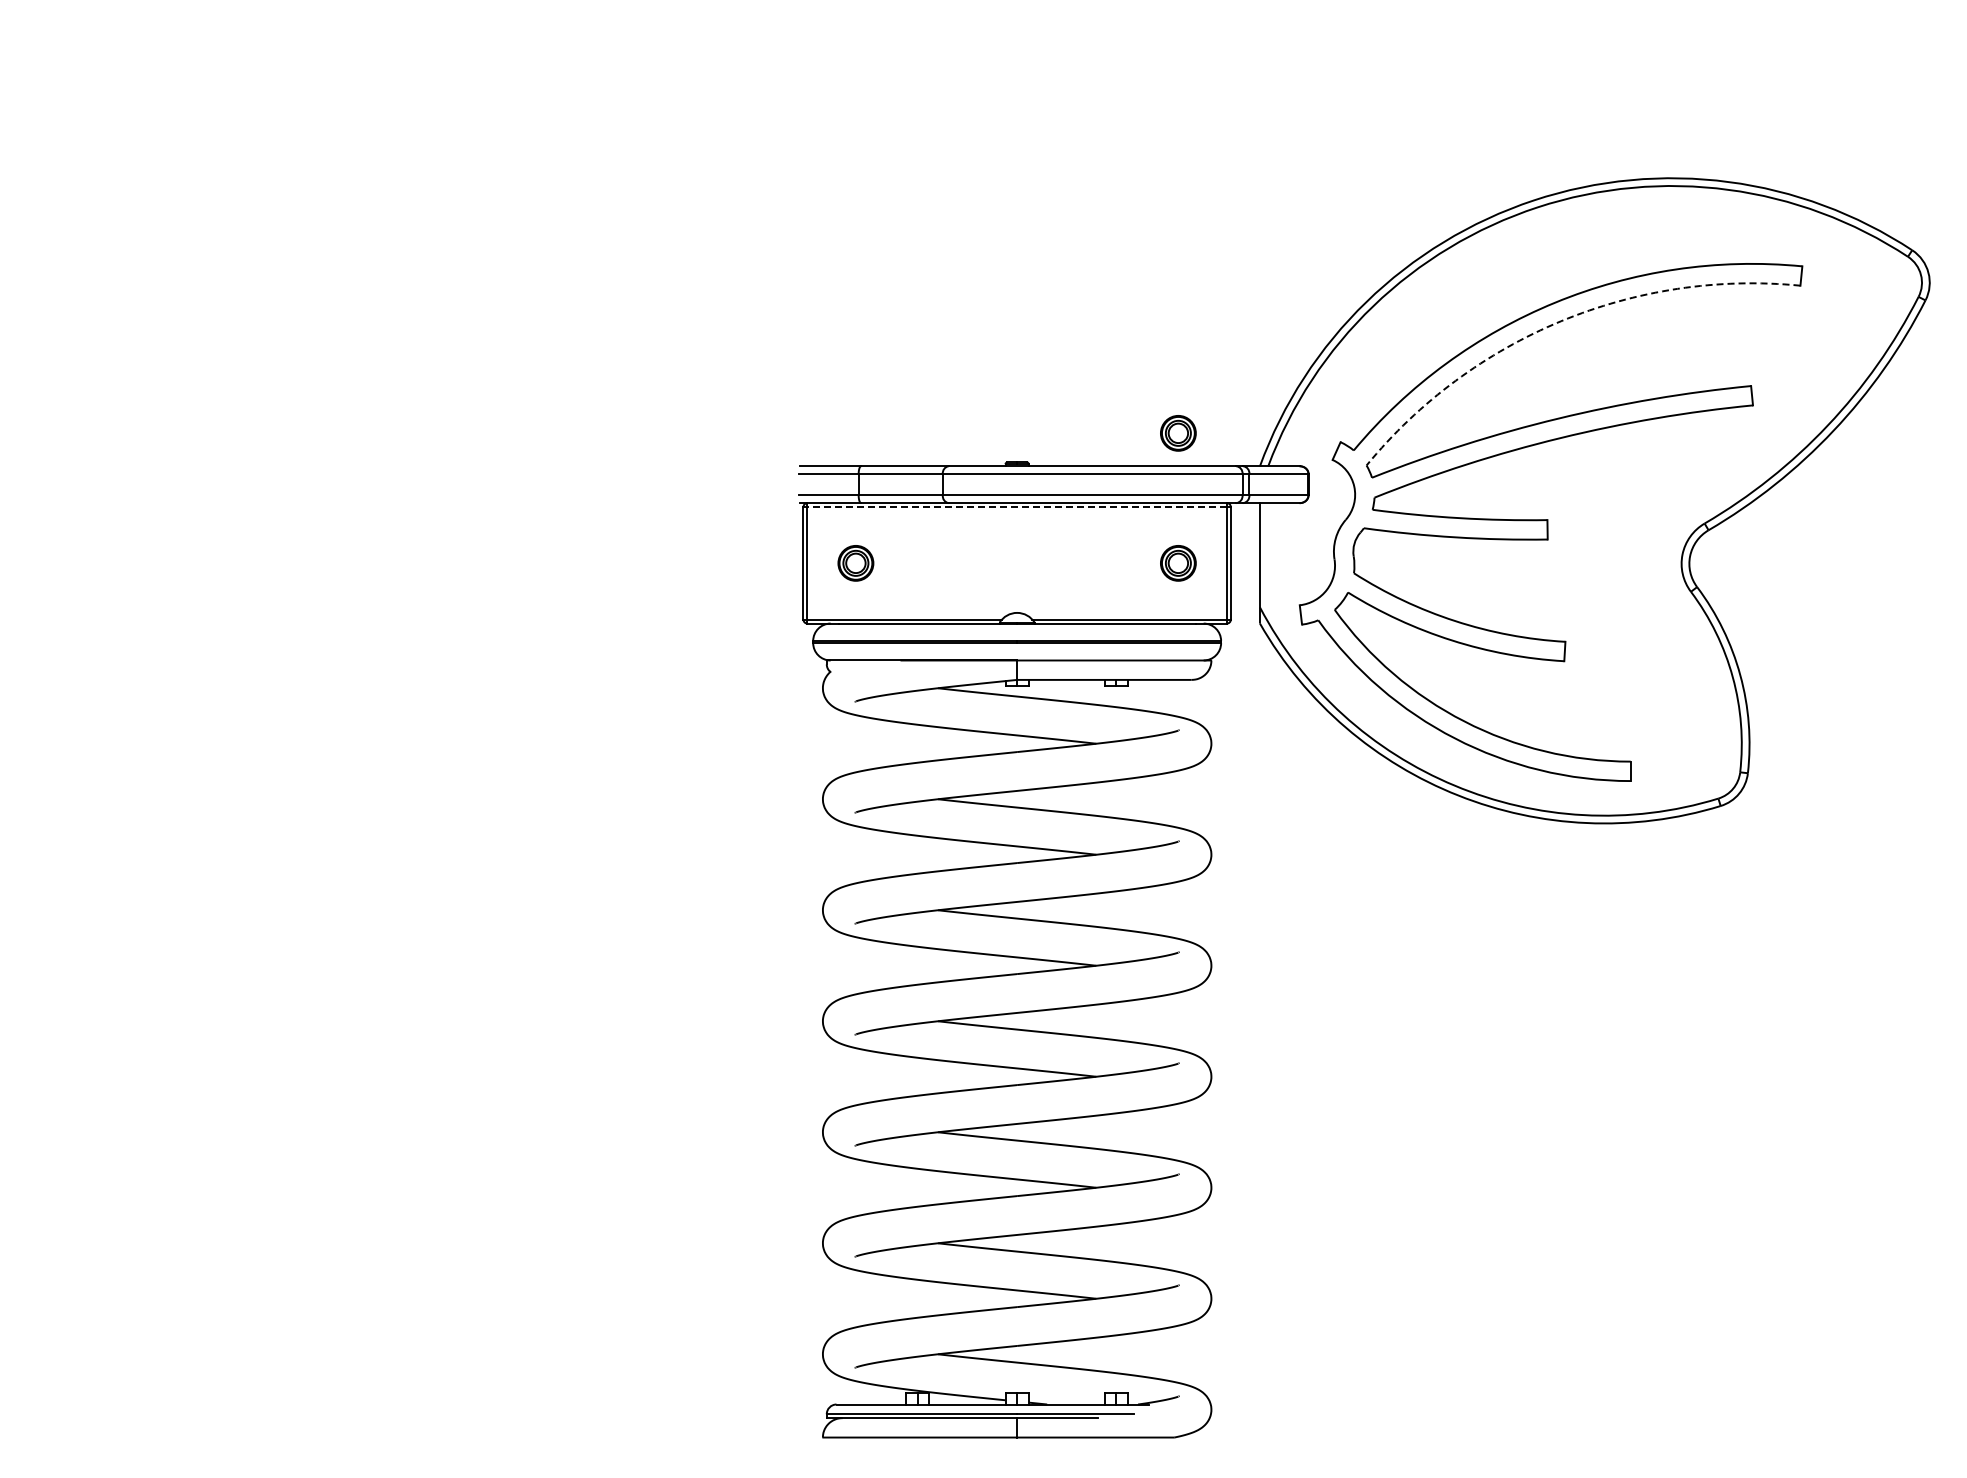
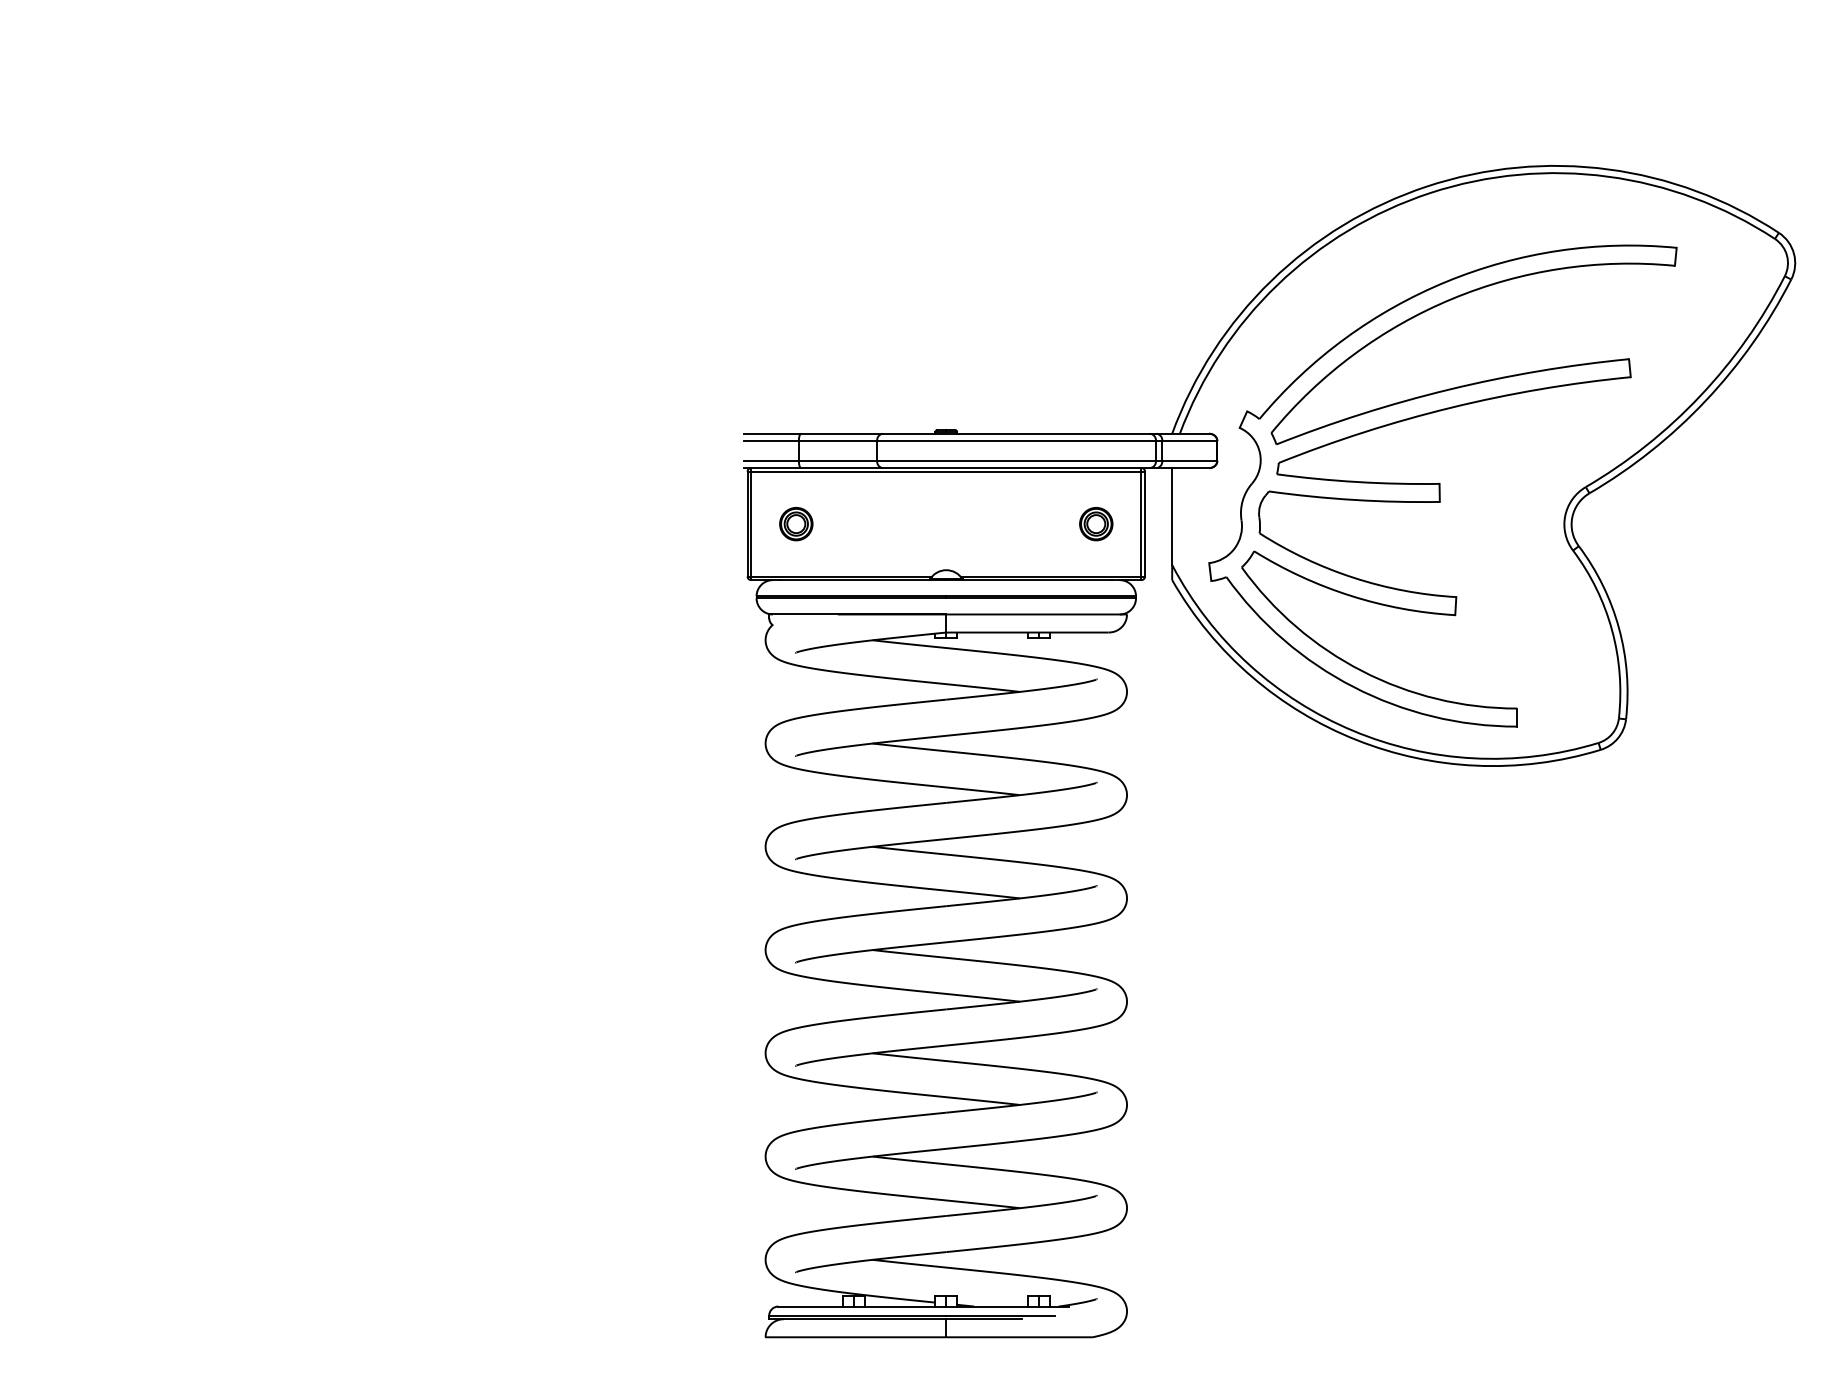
arc: (1561, 321) -> (1452, 299), dashed -> solid
part: (1178, 433) -> (1096, 403), removed
line: (1017, 507) -> (946, 472), dashed -> solid

